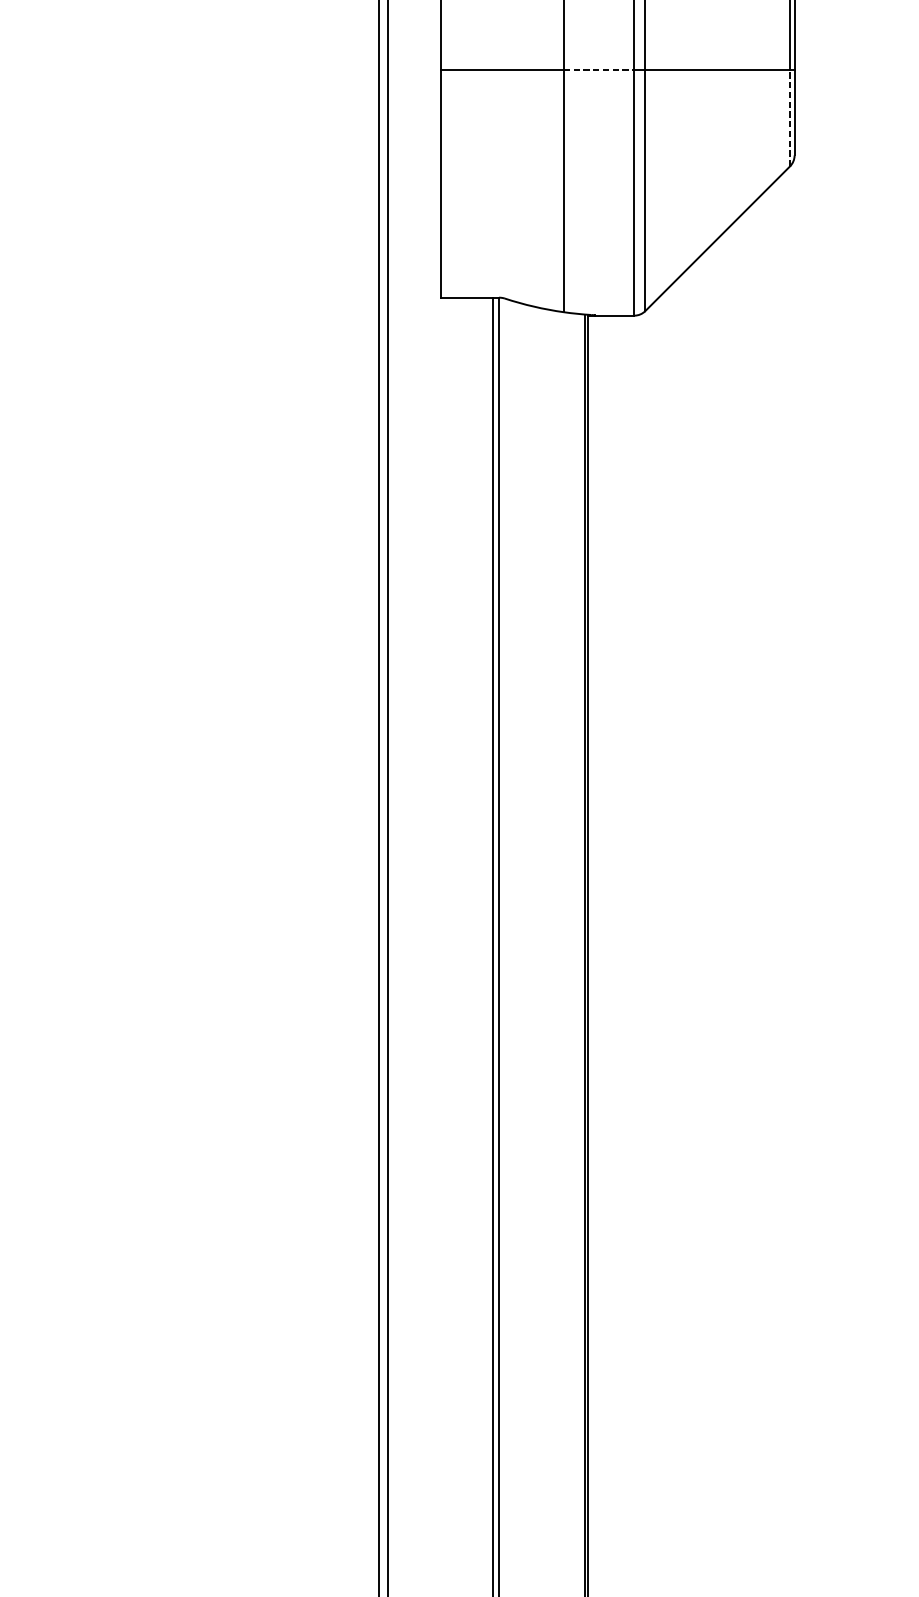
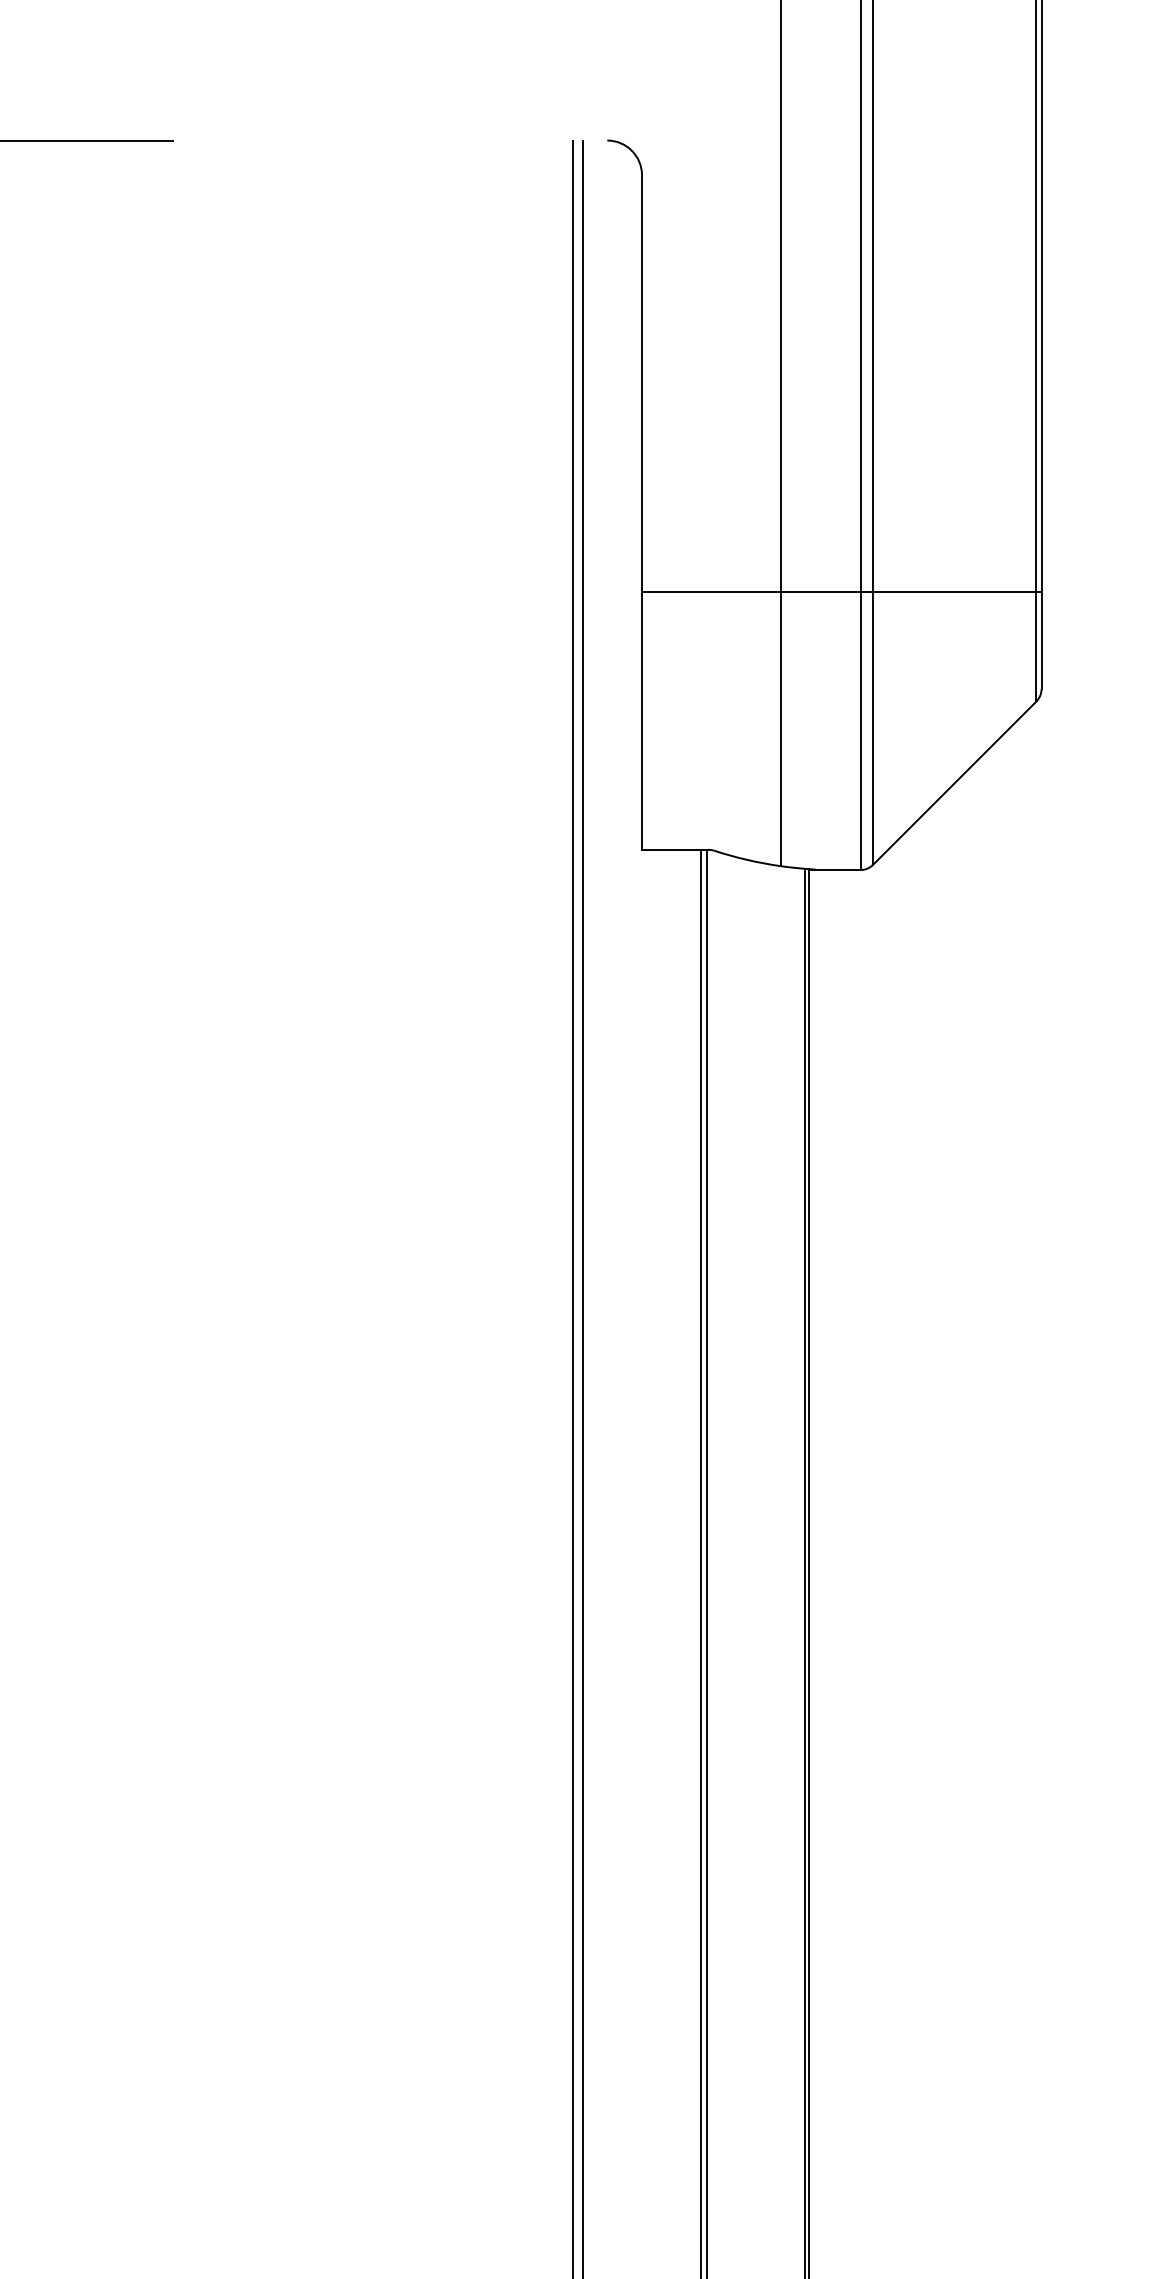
line: (598, 69) -> (820, 592), dashed -> solid
line: (790, 117) -> (1036, 646), dashed -> solid

